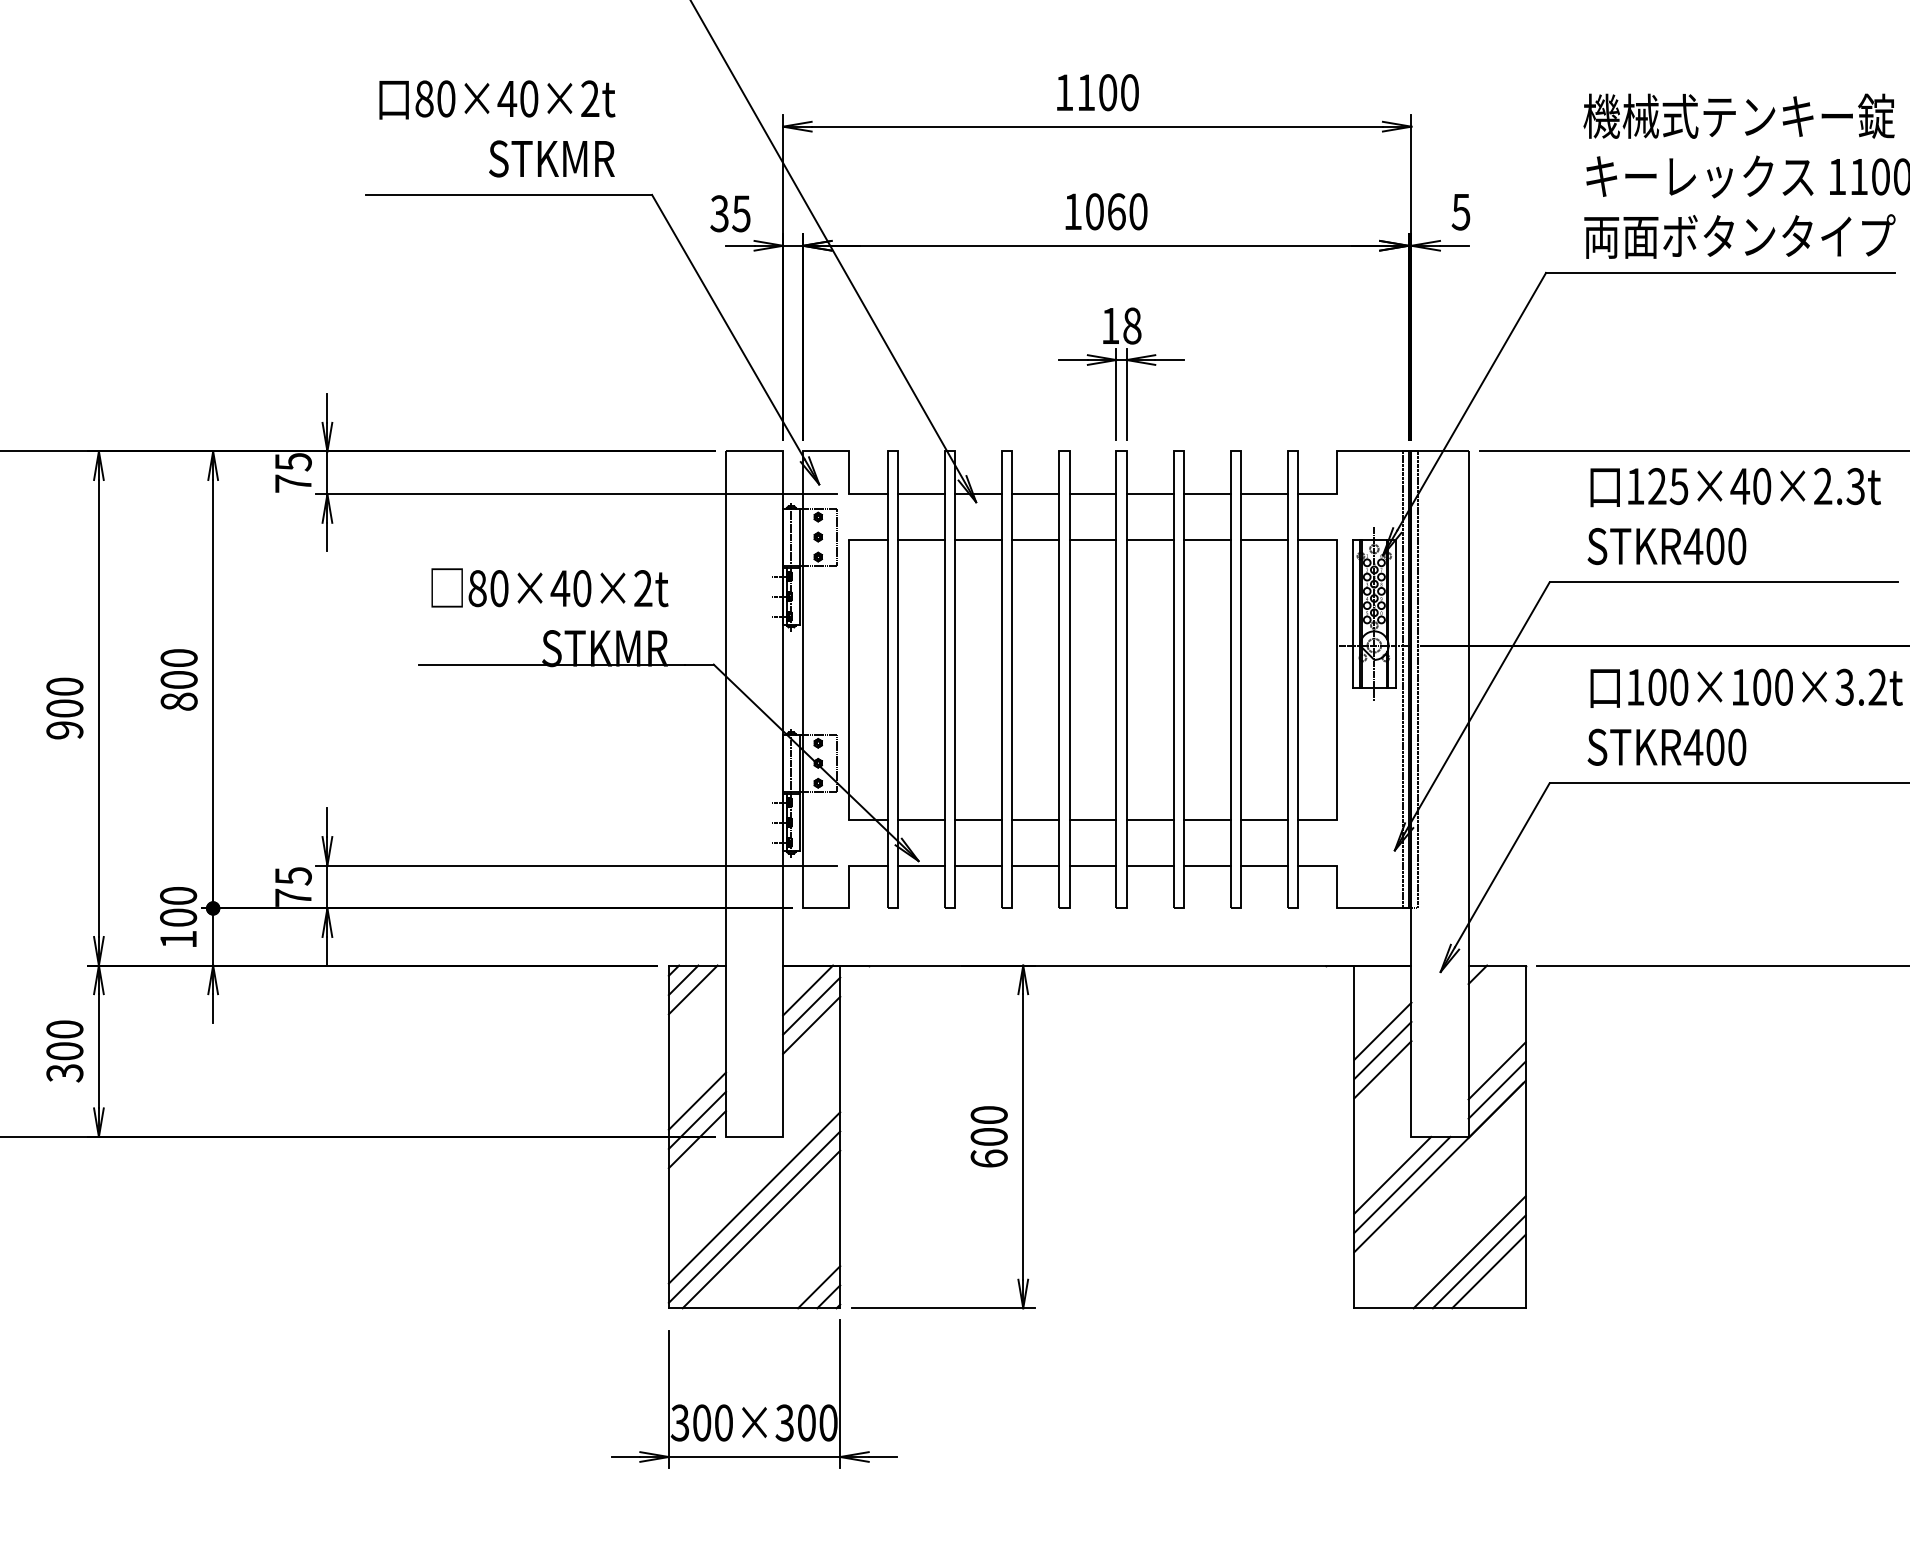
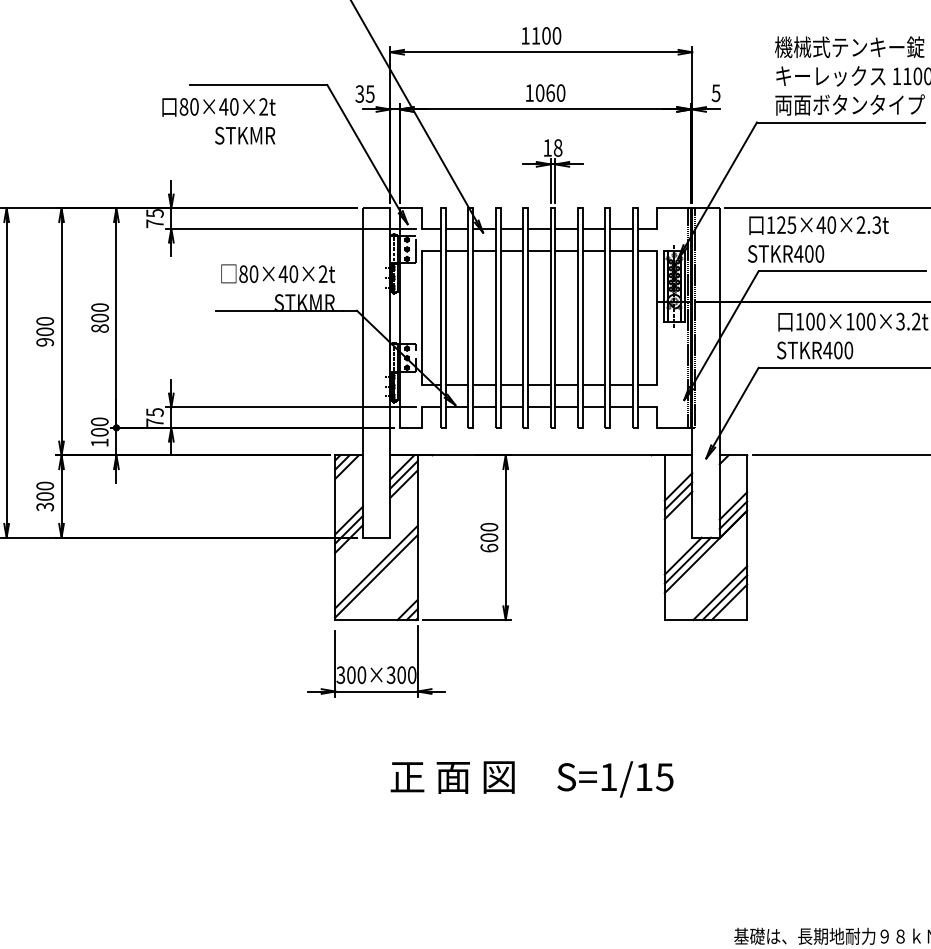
text: (496, 129) -> (218, 121), moved
text: (1734, 516) -> (818, 239), moved
line: (760, 1230) -> (379, 582), removed

